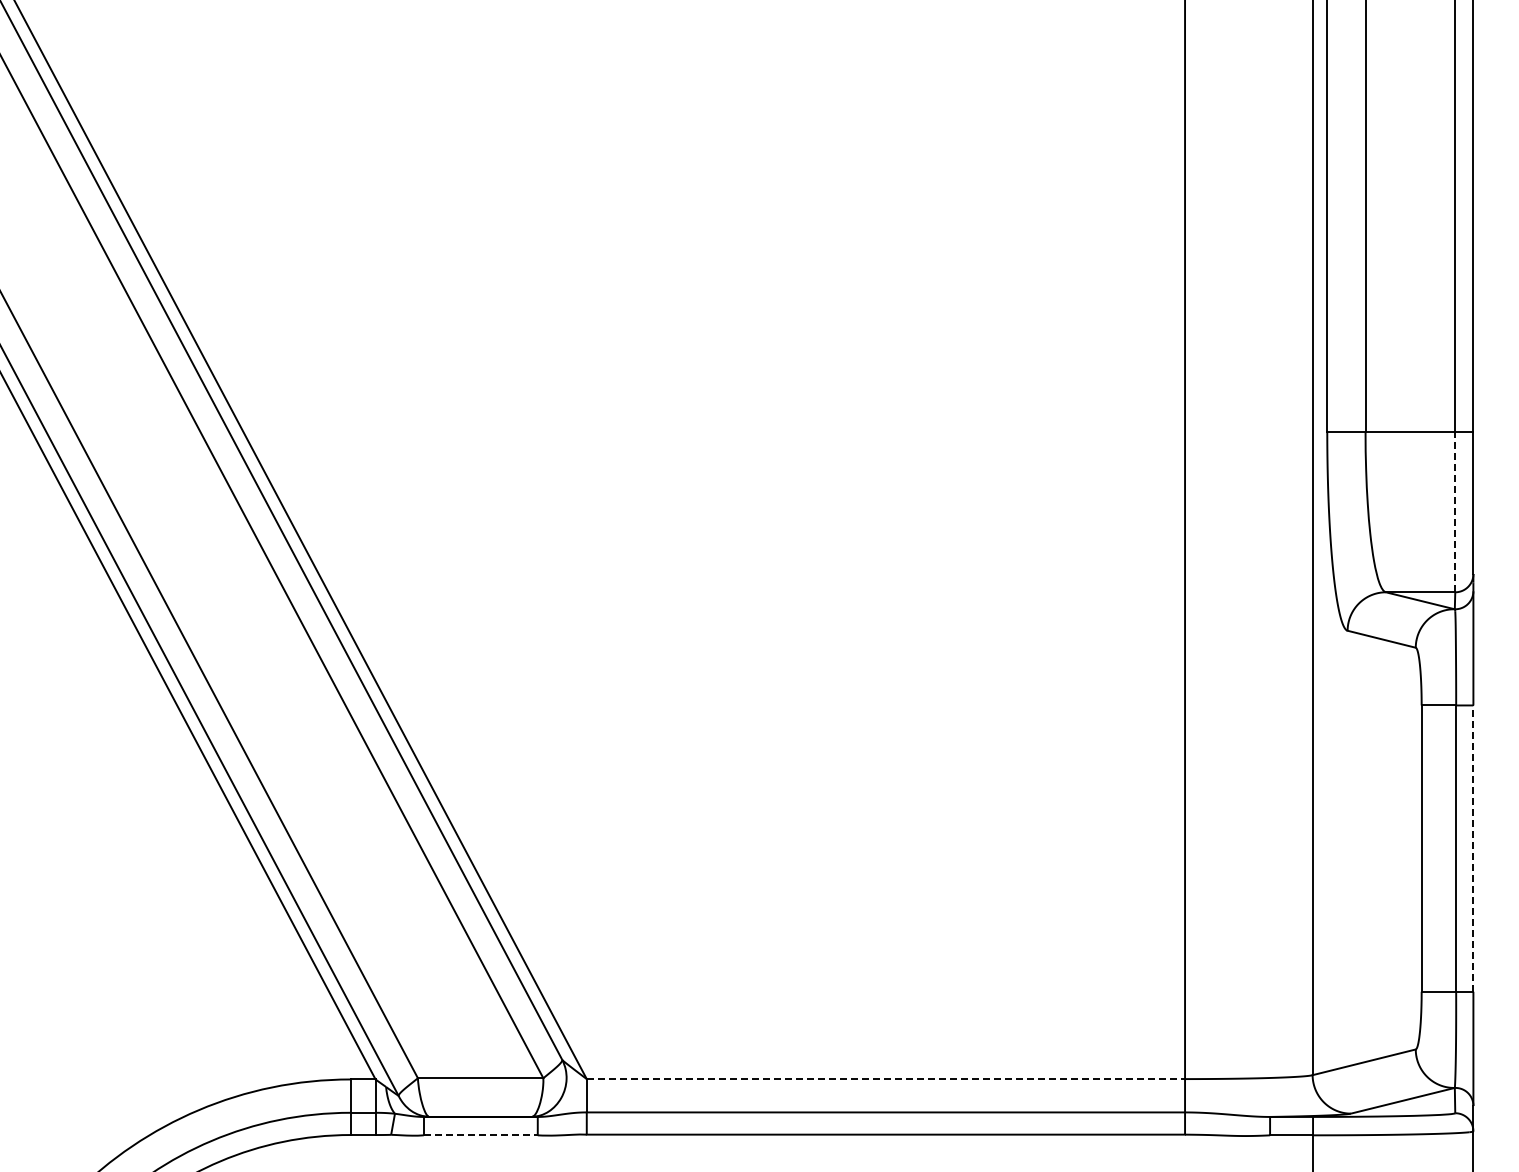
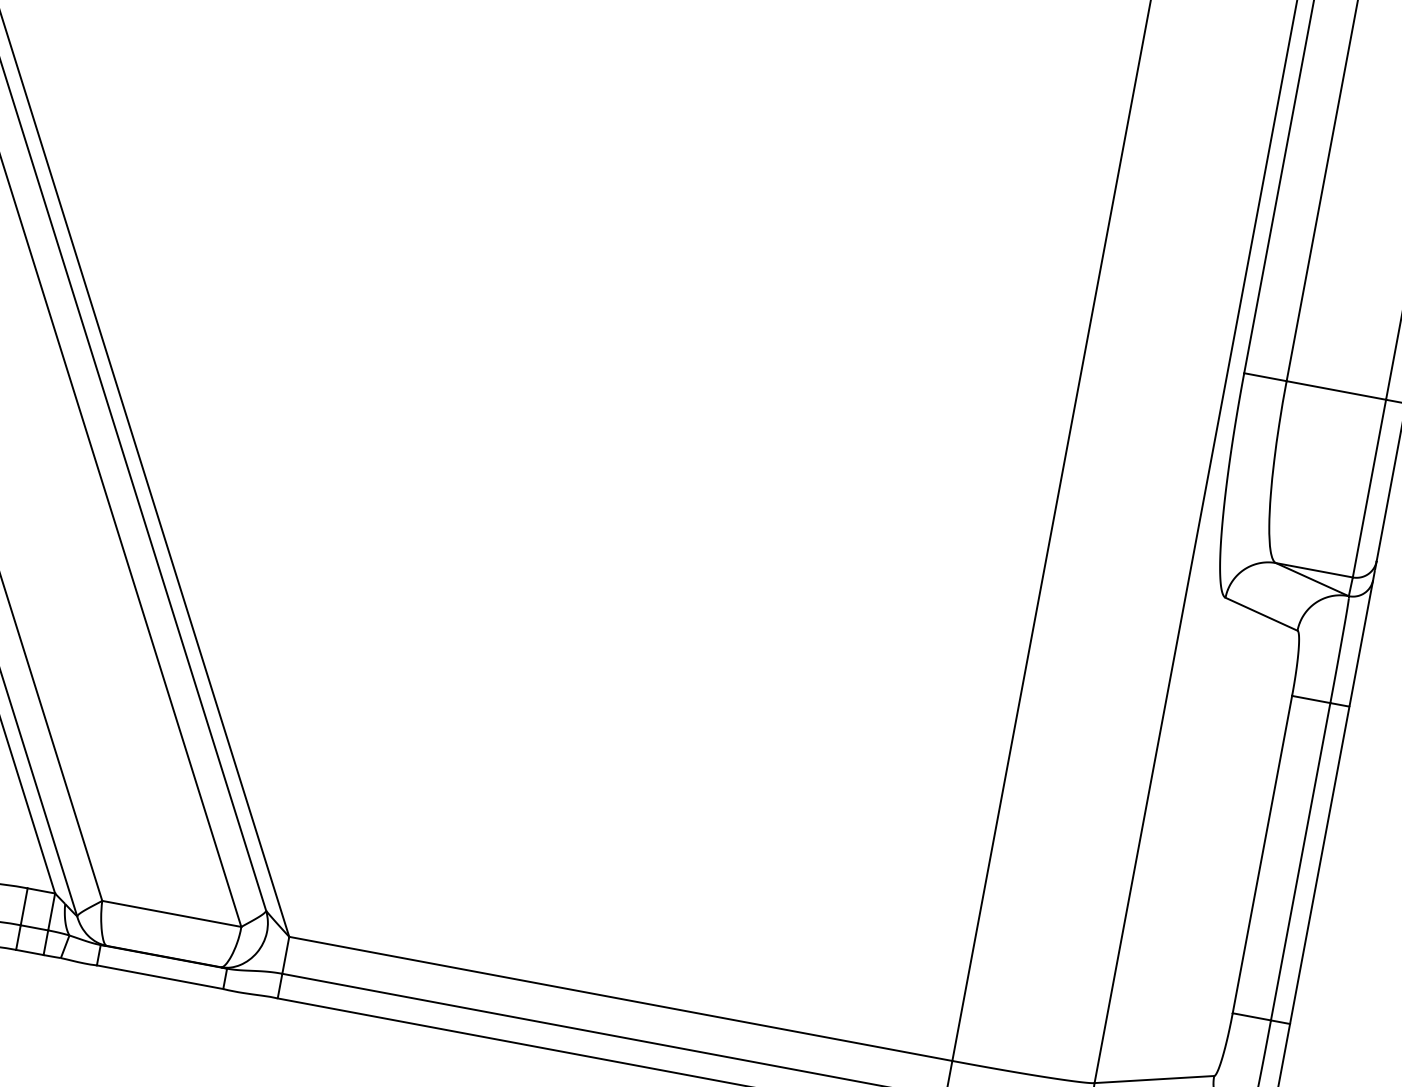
line: (1455, 511) -> (1369, 487), dashed -> solid
line: (1473, 848) -> (1319, 865), dashed -> solid
line: (886, 1079) -> (621, 999), dashed -> solid
line: (481, 1135) -> (160, 977), dashed -> solid

